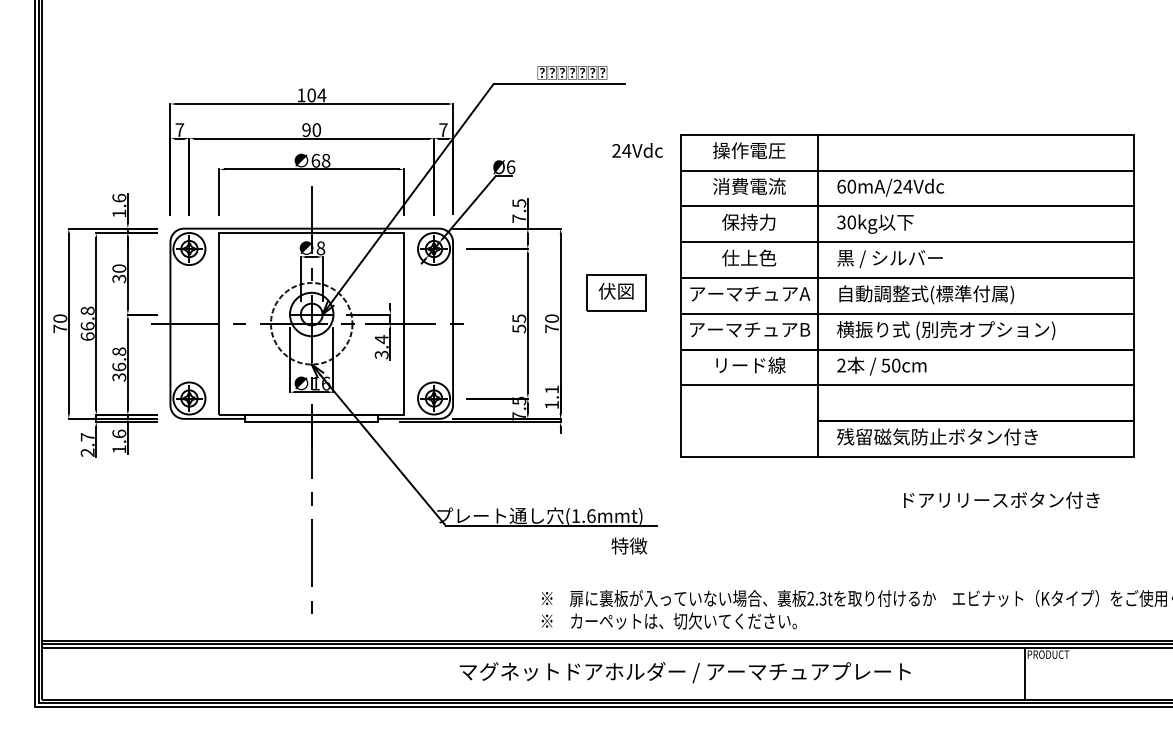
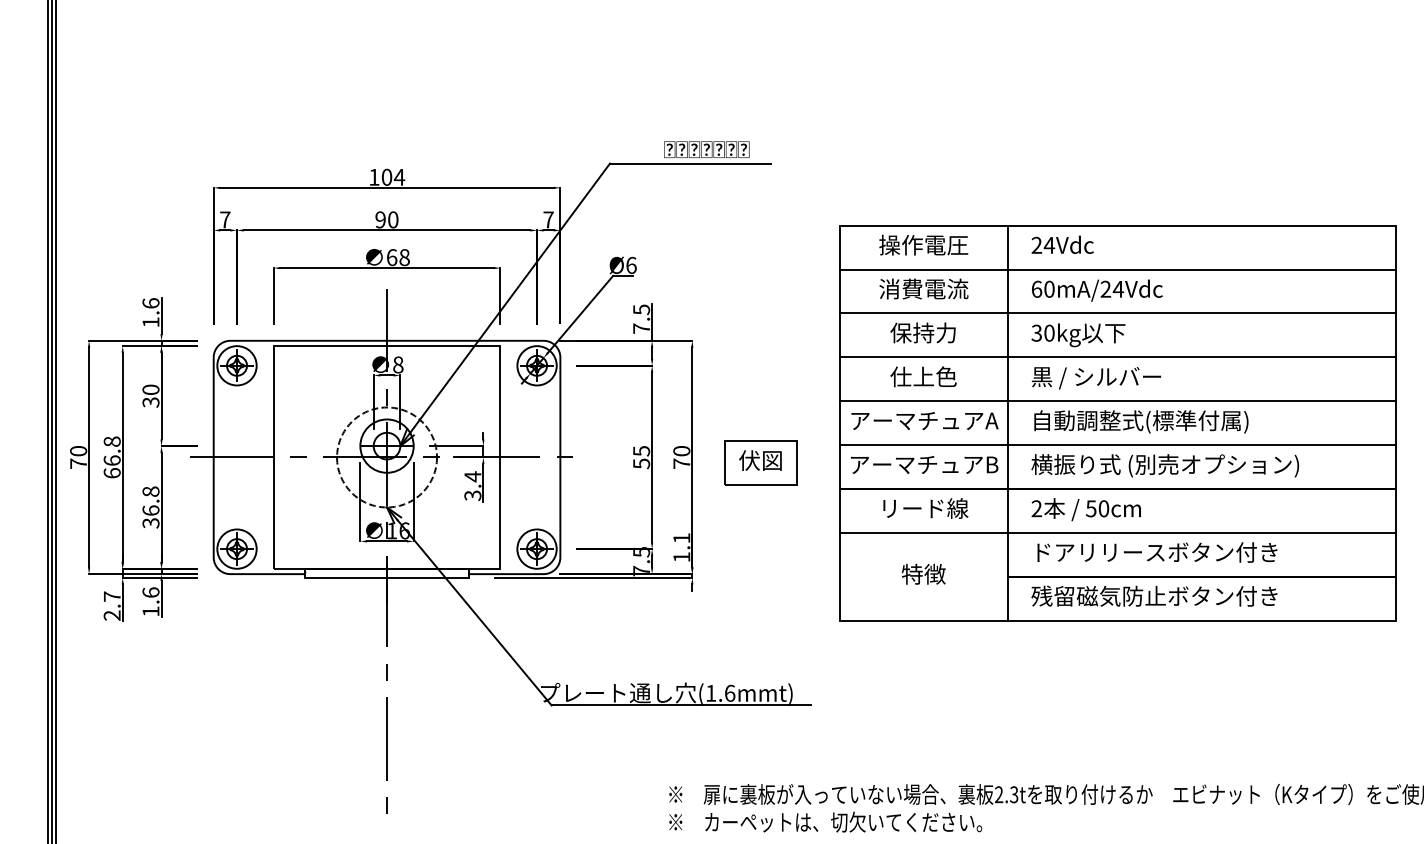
text: (637, 150) -> (1062, 244), moved
part: (616, 292) -> (760, 462), moved
text: (1001, 500) -> (1157, 552), moved
text: (629, 545) -> (923, 573), moved

